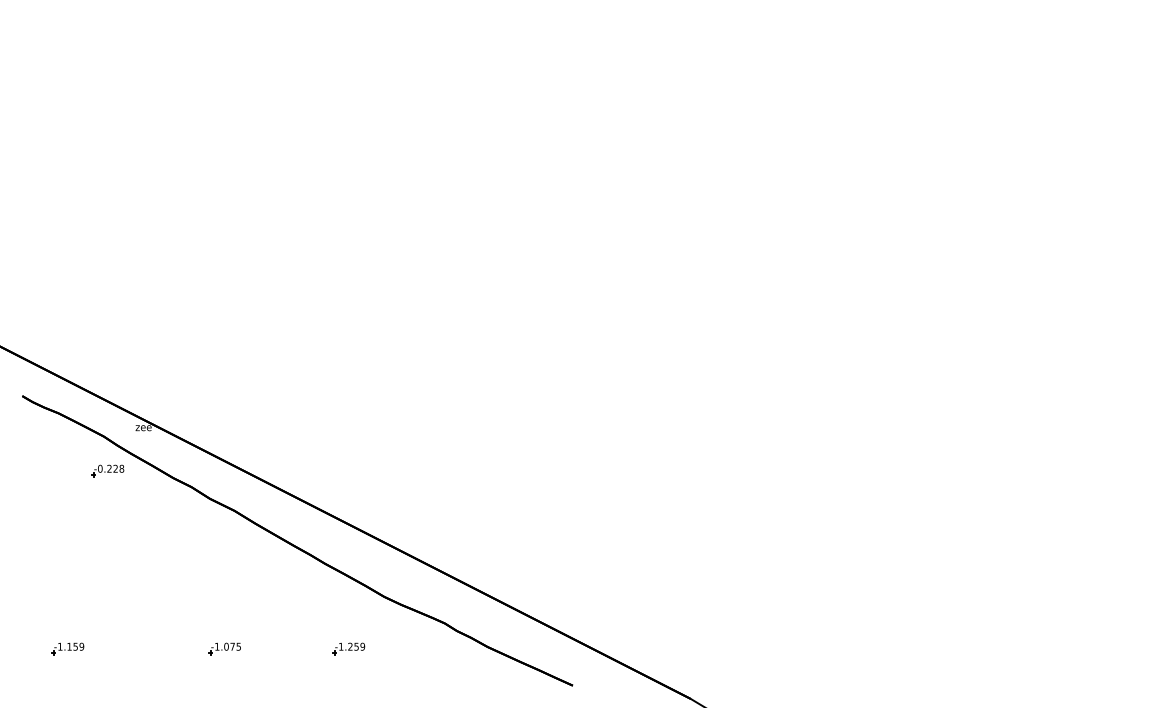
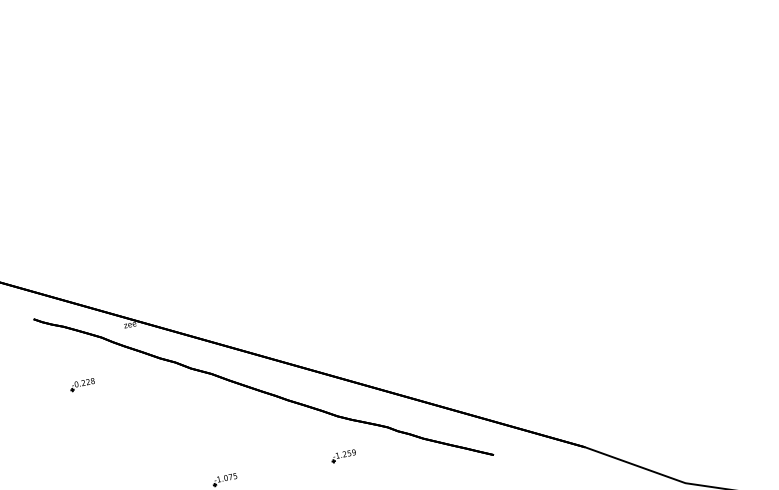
part: (107, 470) -> (82, 384), moved
part: (348, 648) -> (343, 455), moved

